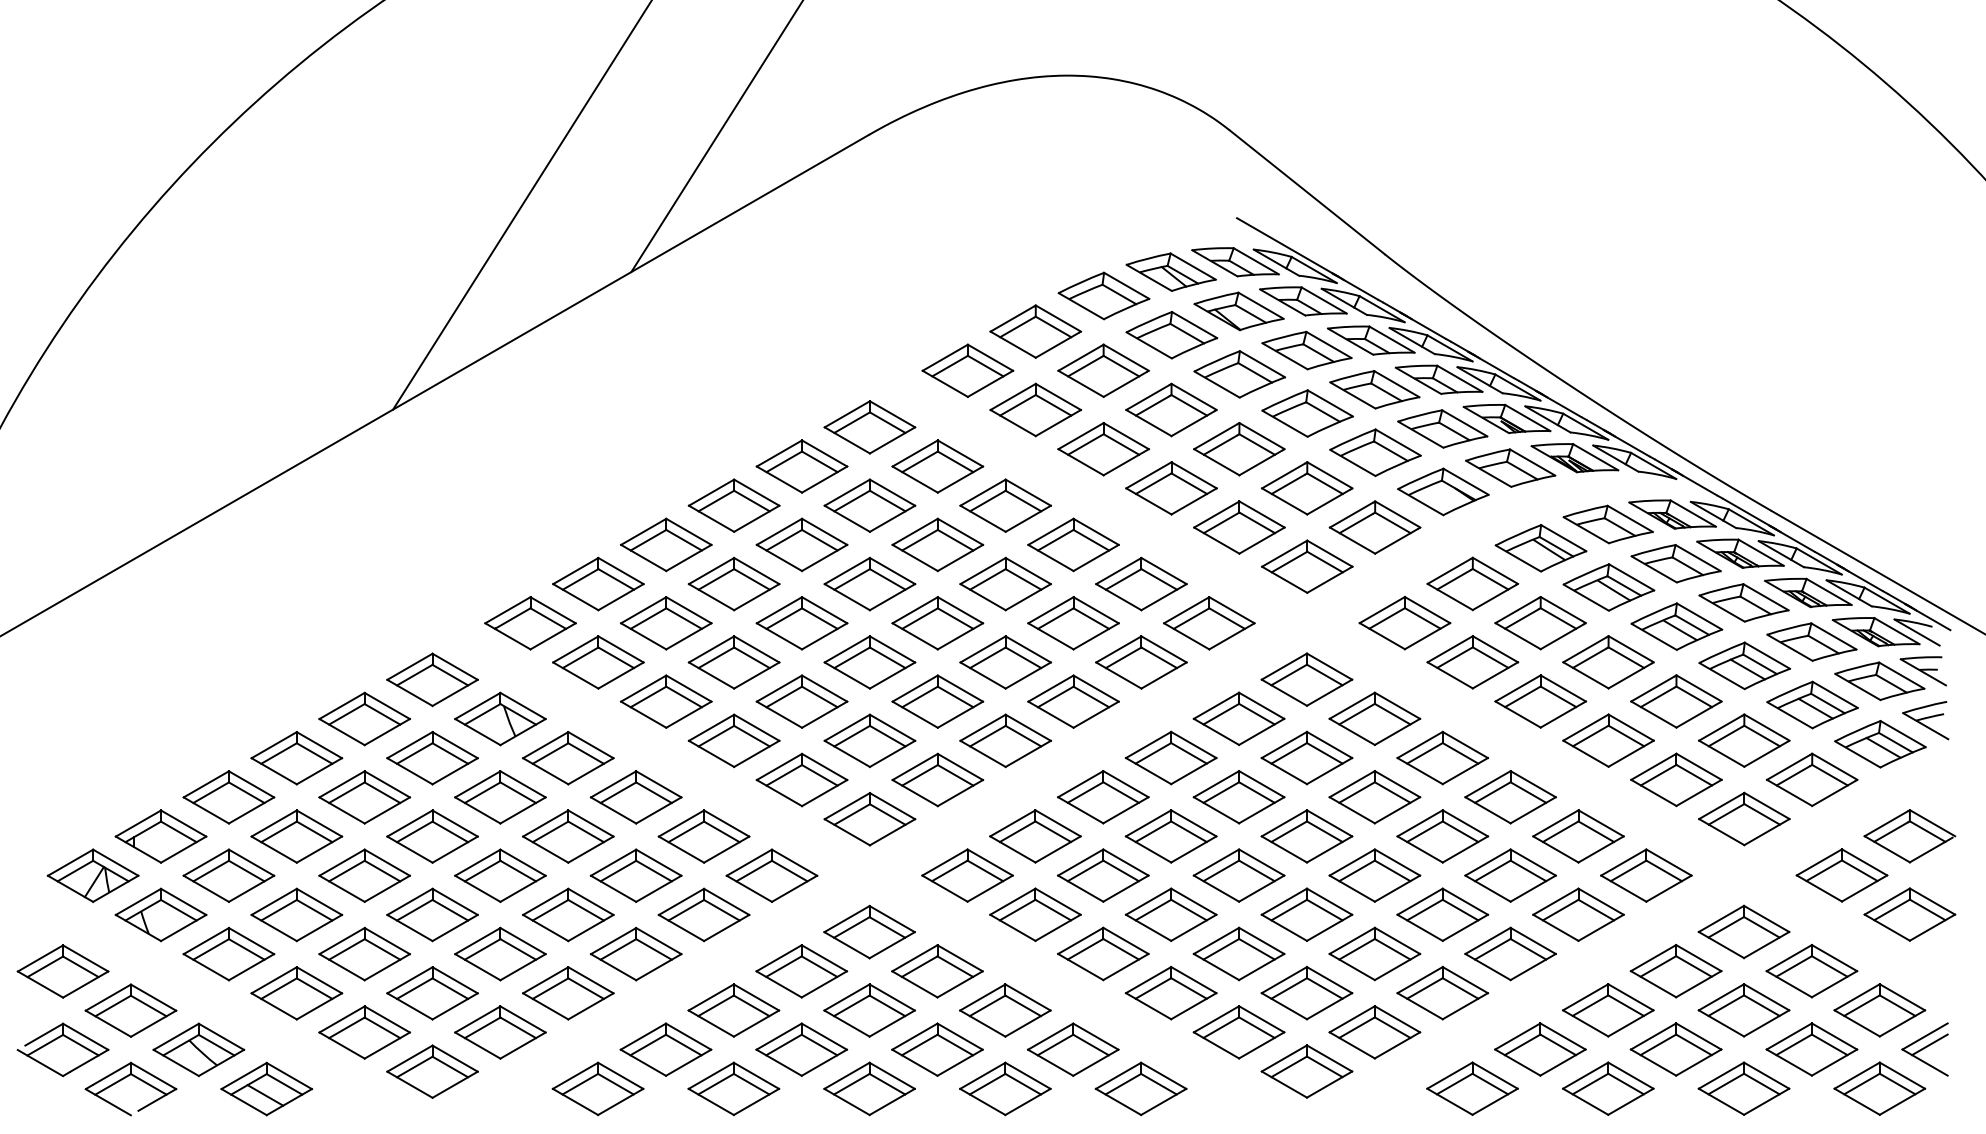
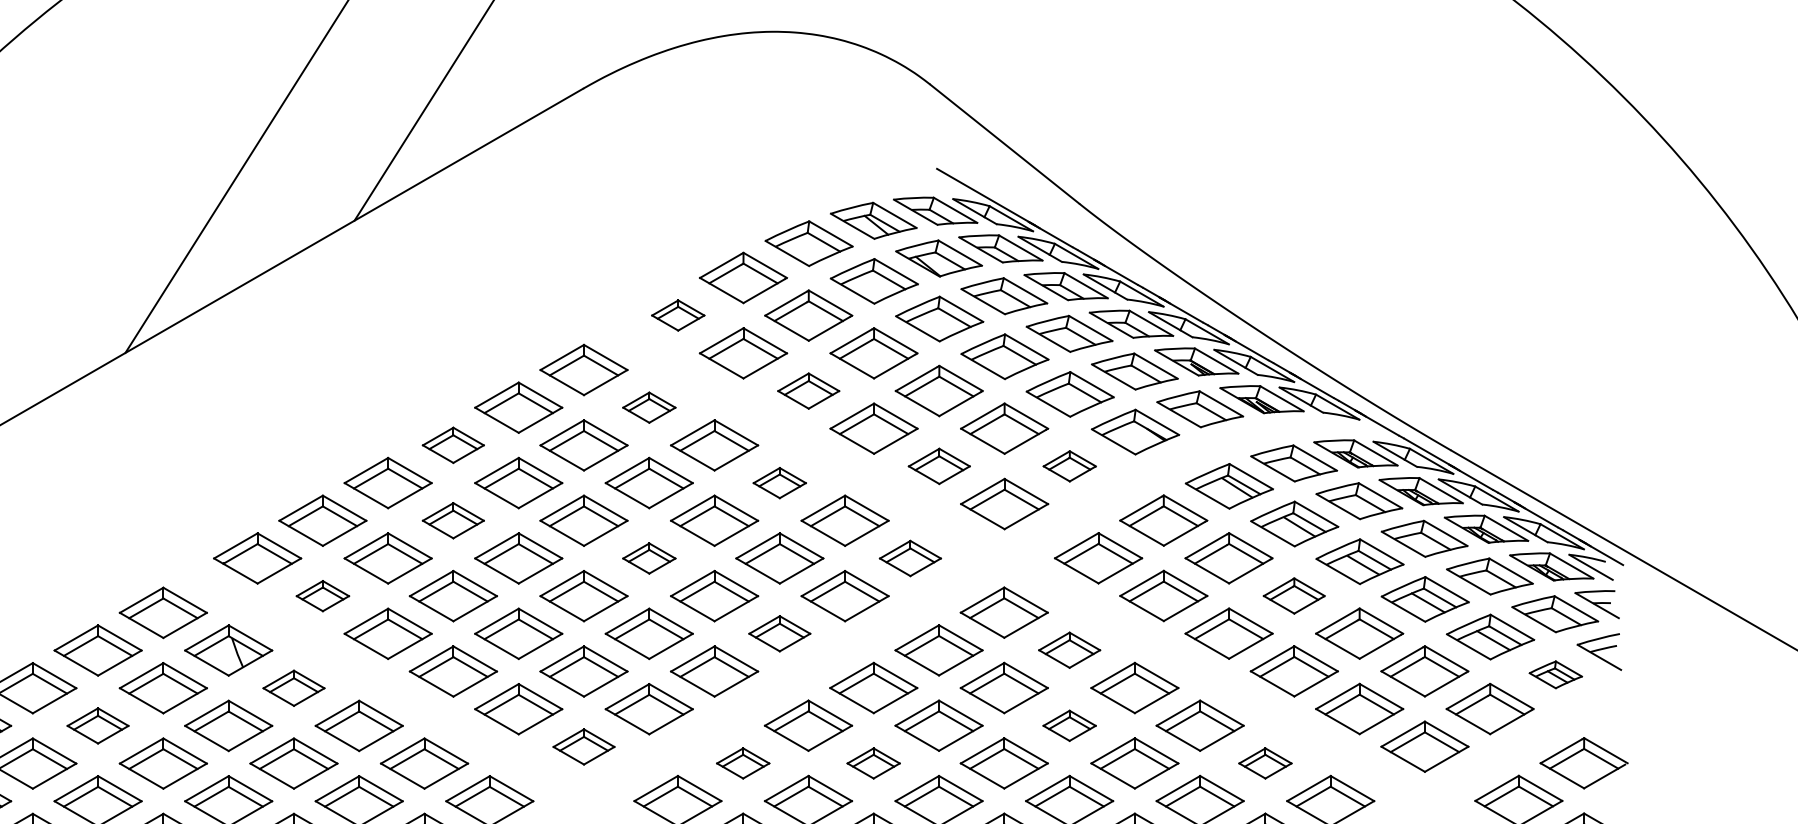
part: (967, 370) -> (677, 315), size x0.6
part: (1103, 449) -> (808, 391), size x0.7
part: (937, 466) -> (648, 407), size x0.6
part: (733, 505) -> (452, 445), size x0.7
part: (1239, 527) -> (939, 466), size x0.7
part: (1374, 527) -> (1069, 466), size x0.6
part: (1073, 544) -> (779, 482), size x0.6
part: (733, 583) -> (452, 520), size x0.7
part: (937, 623) -> (648, 558), size x0.6
part: (1209, 623) -> (910, 558), size x0.7
part: (598, 662) -> (322, 596), size x0.6
part: (1608, 662) -> (1294, 596), size x0.7
part: (1073, 701) -> (779, 633), size x0.7
part: (1374, 718) -> (1069, 650), size x0.7
part: (1880, 744) -> (1555, 675), size x0.6
part: (568, 758) -> (294, 688), size x0.7
part: (364, 797) -> (97, 726), size x0.7
part: (1374, 797) -> (1069, 726), size x0.6
part: (869, 819) -> (583, 747), size x0.7
part: (1035, 836) -> (743, 763), size x0.6
part: (1170, 836) -> (873, 763), size x0.6
part: (1578, 836) -> (1265, 763), size x0.6

